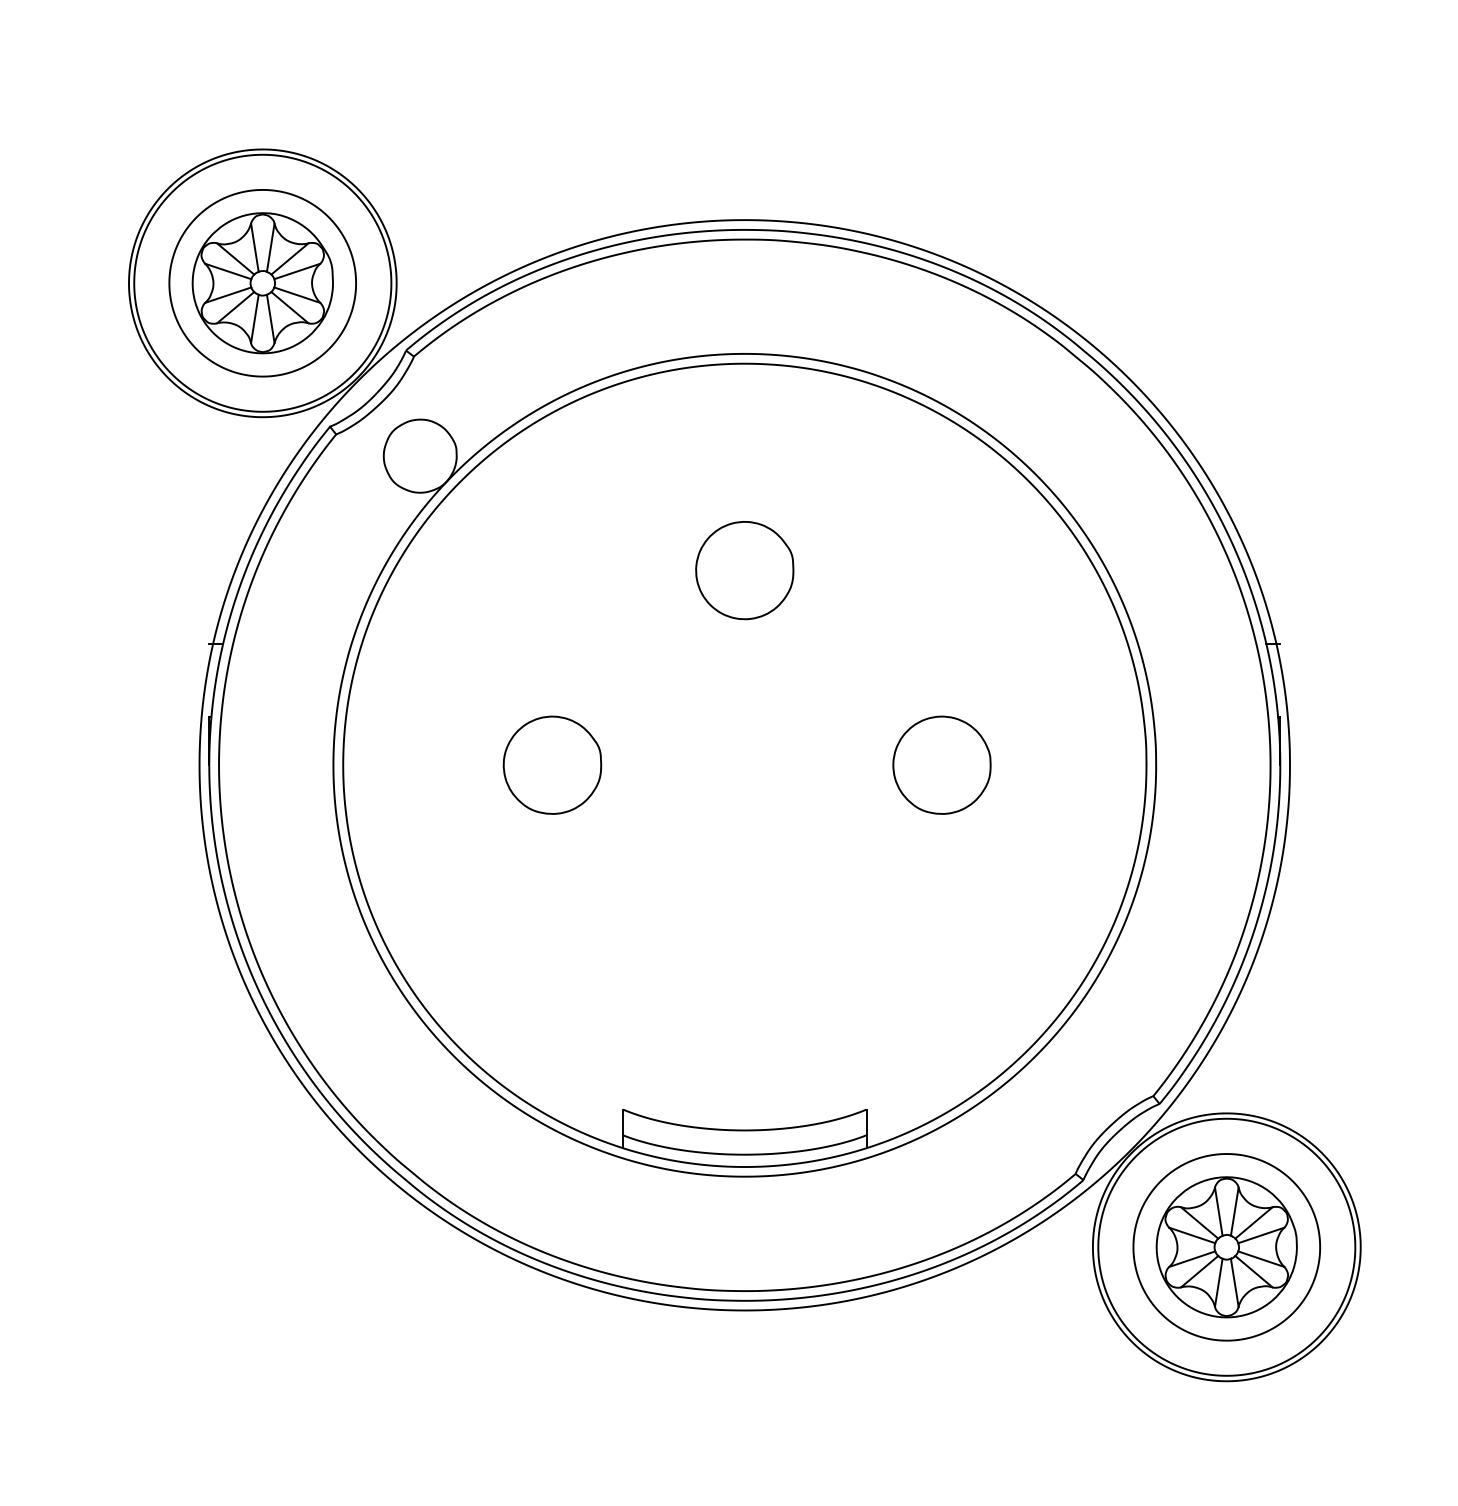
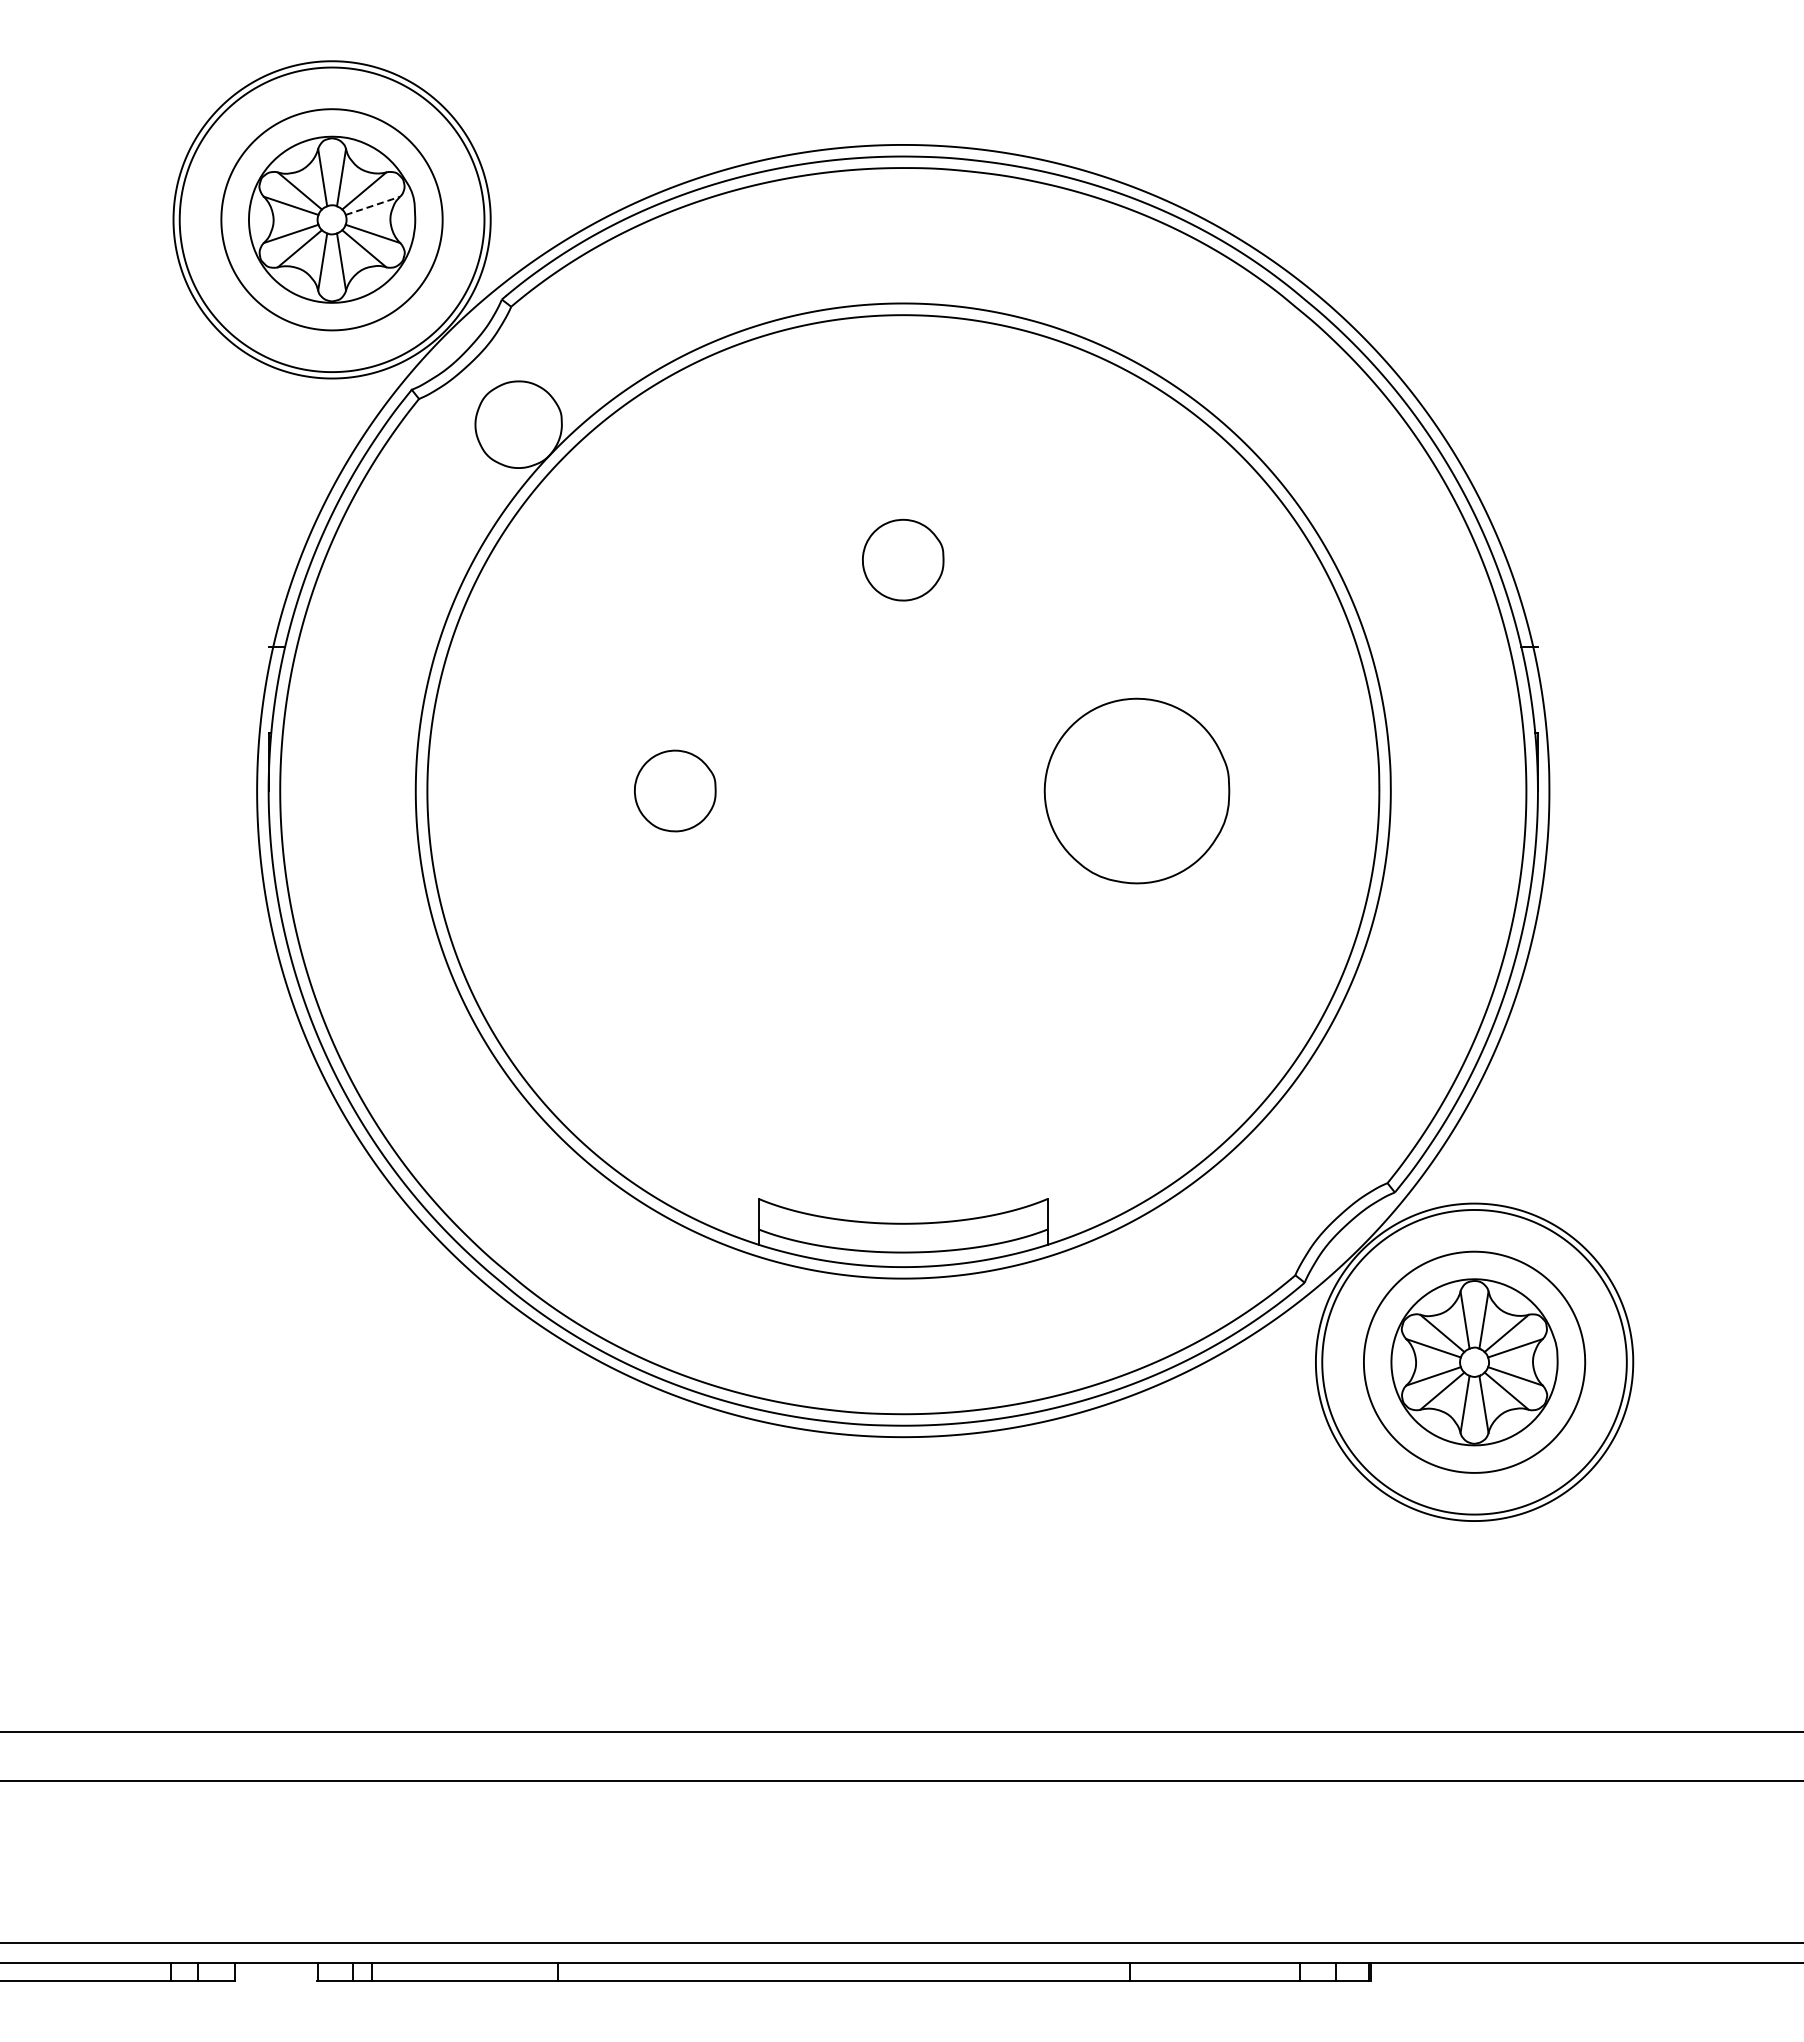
line: (296, 271) -> (372, 205), solid -> dashed
part: (744, 569) -> (902, 559), size x0.7
part: (551, 764) -> (674, 790), size x0.7
part: (941, 764) -> (1136, 790), size x1.6

